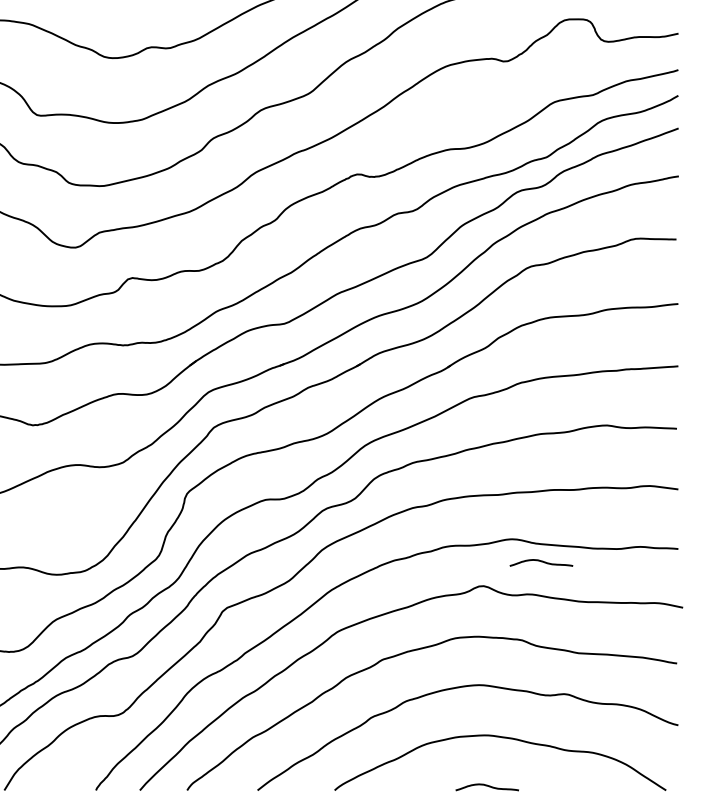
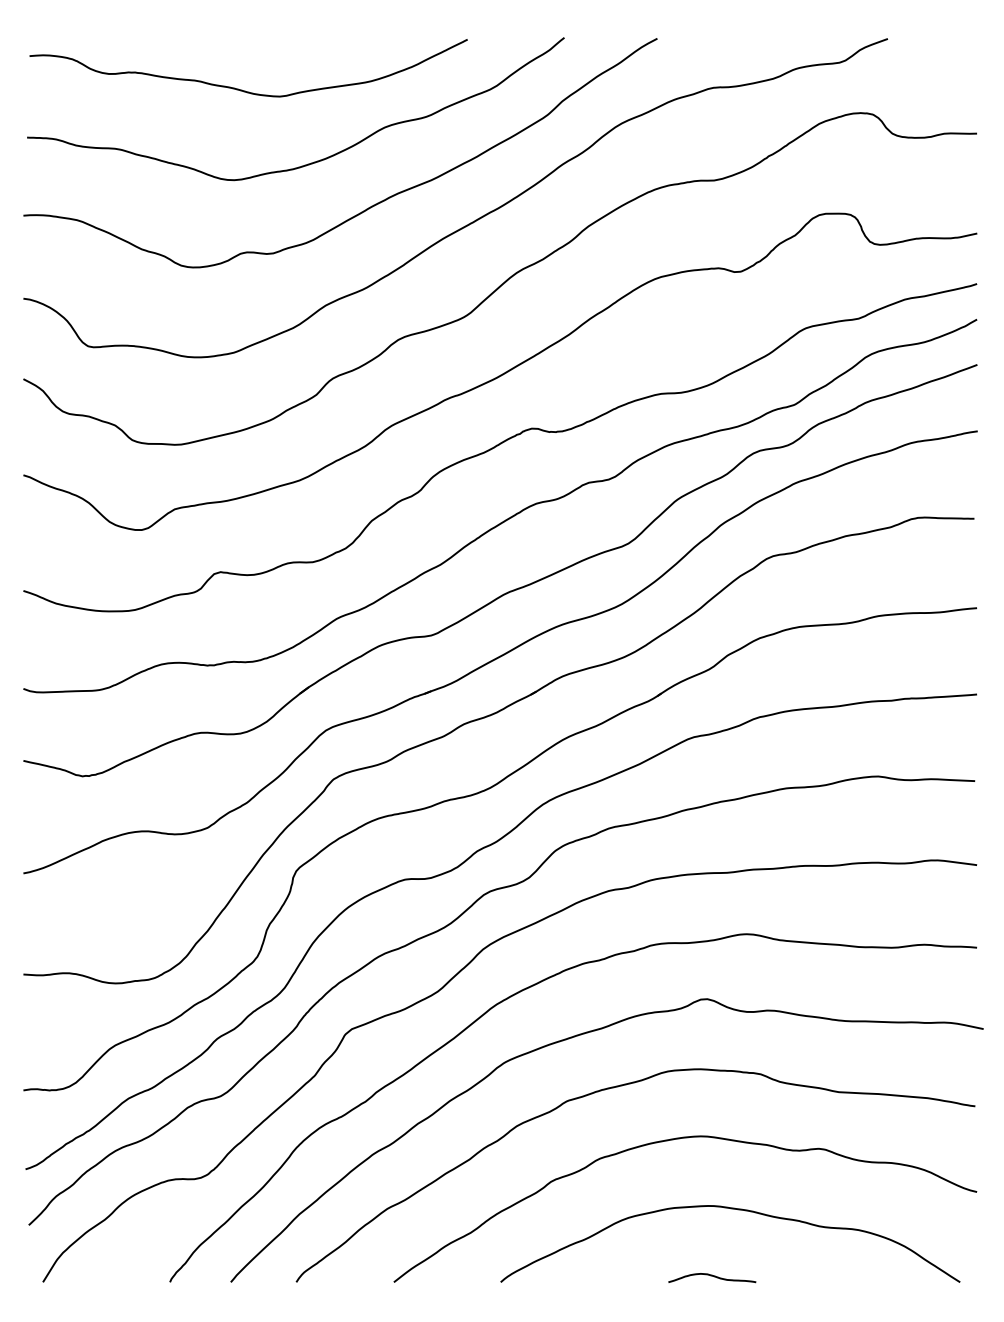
curve: (541, 561) -> (787, 965), removed

